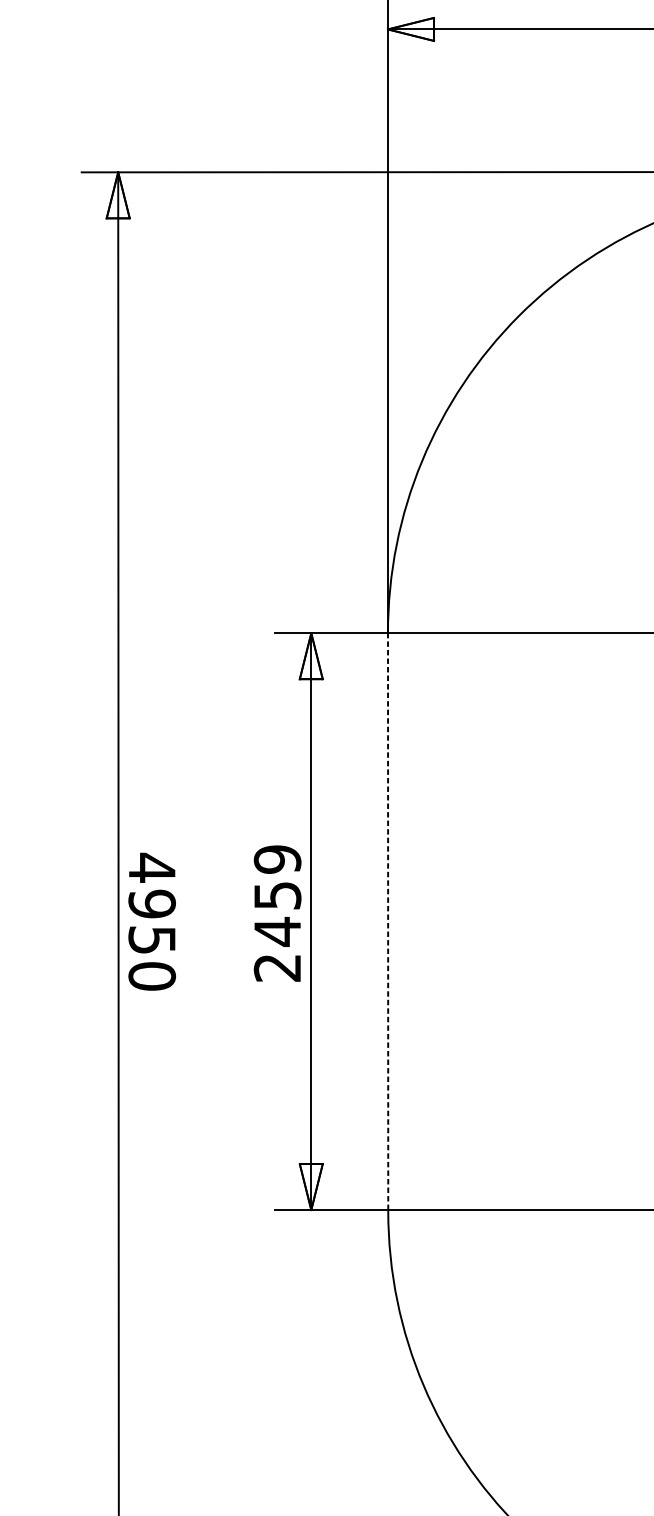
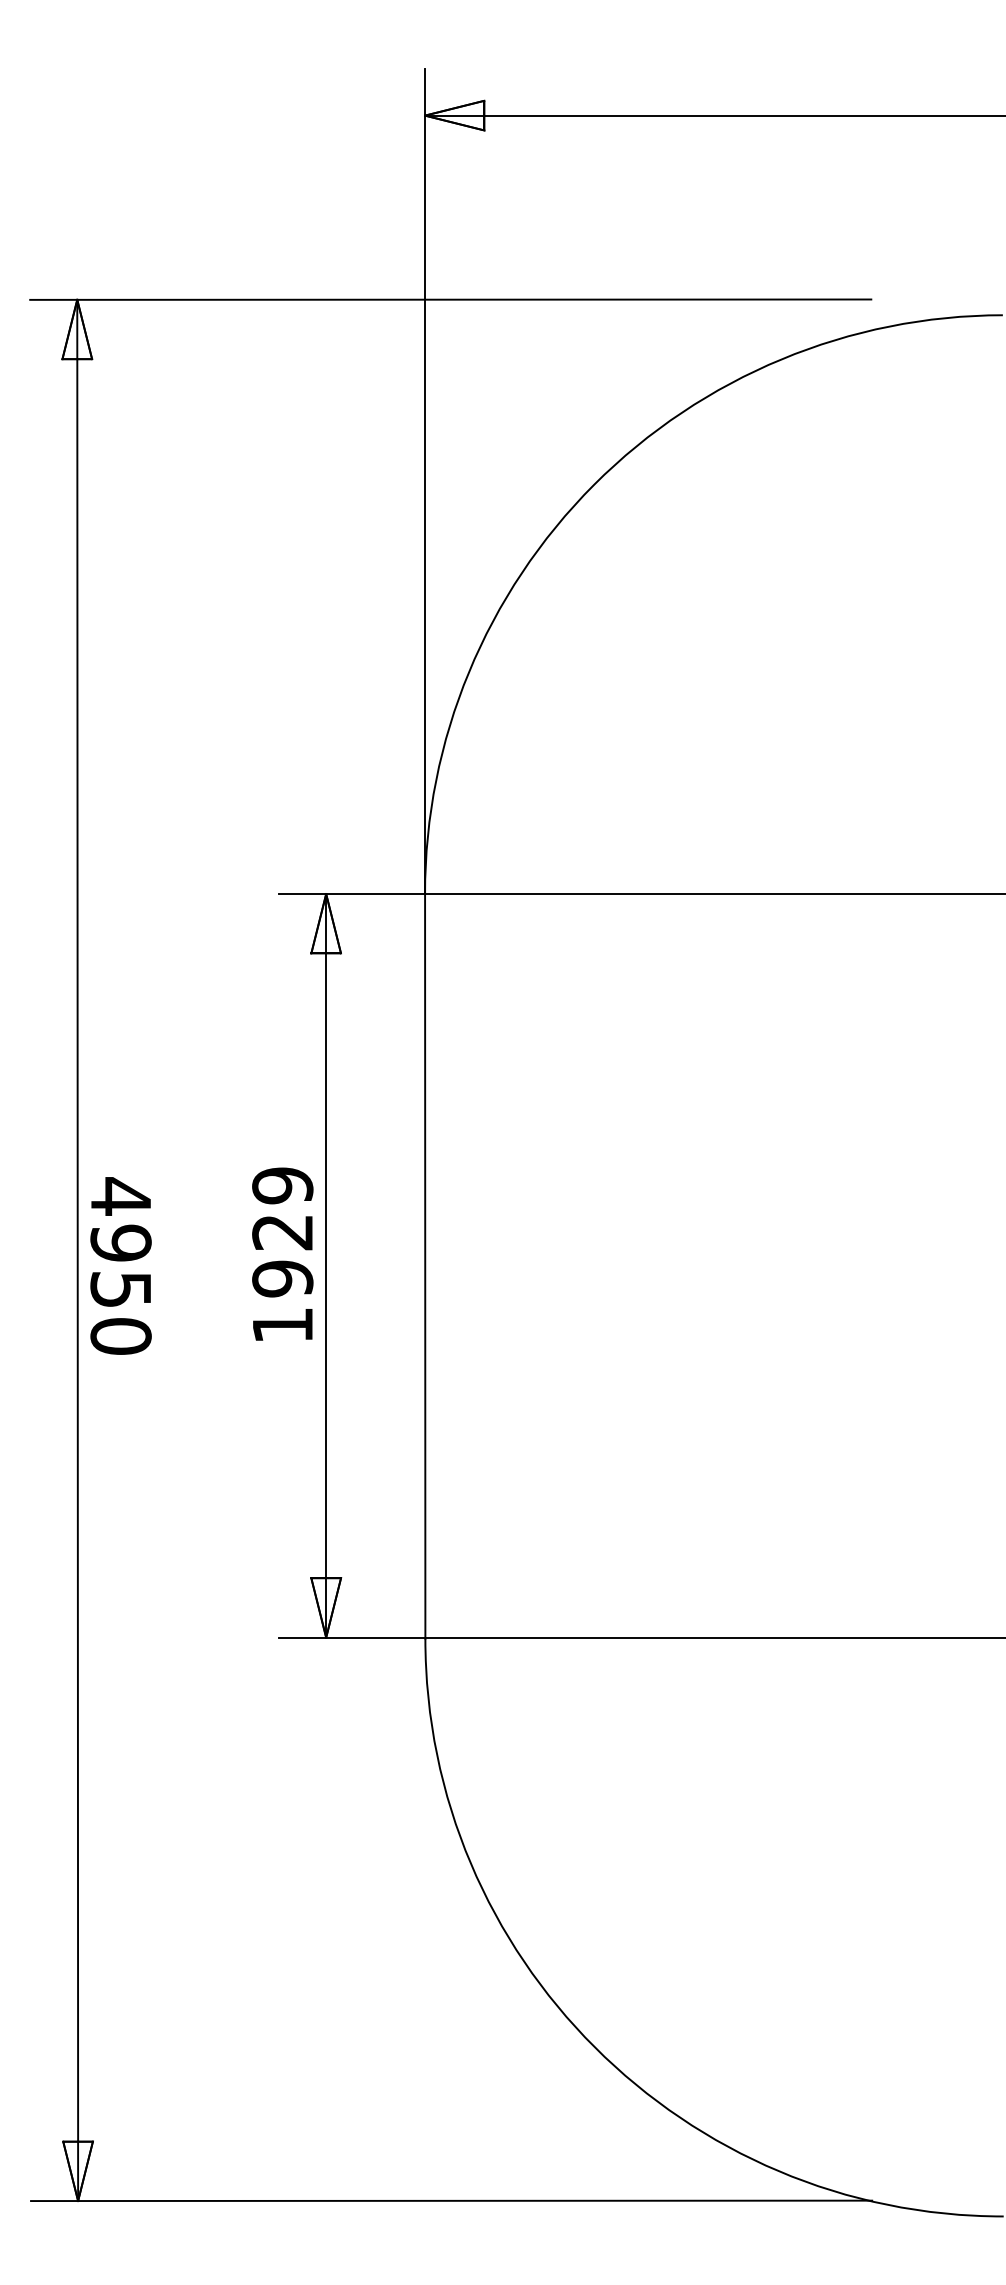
line: (388, 922) -> (425, 1266), dashed -> solid
text: (277, 932) -> (282, 1279), 2459 -> 1929

